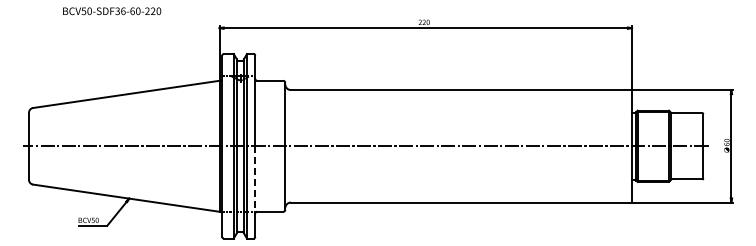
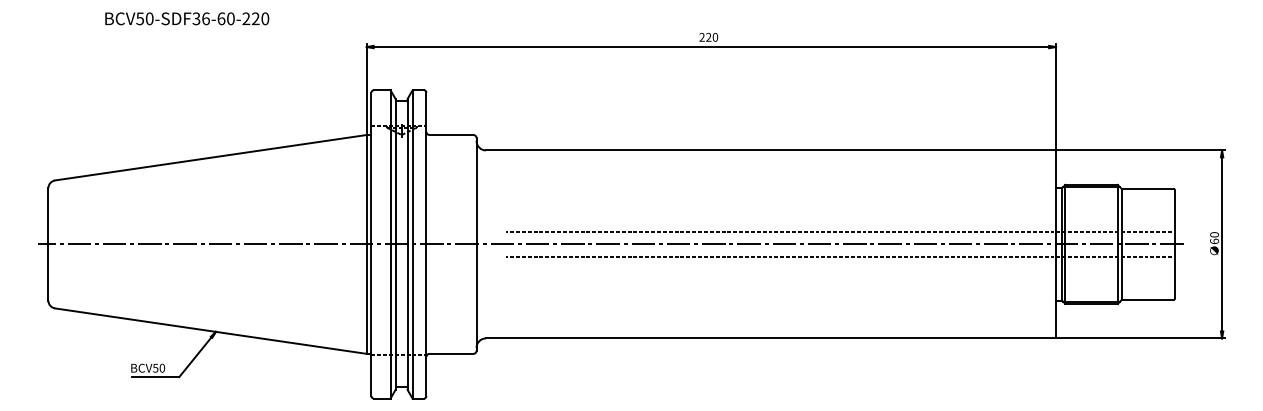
line: (502, 138) -> (839, 231), added
line: (502, 153) -> (839, 256), added
line: (255, 179) -> (426, 299), dashed -> solid

